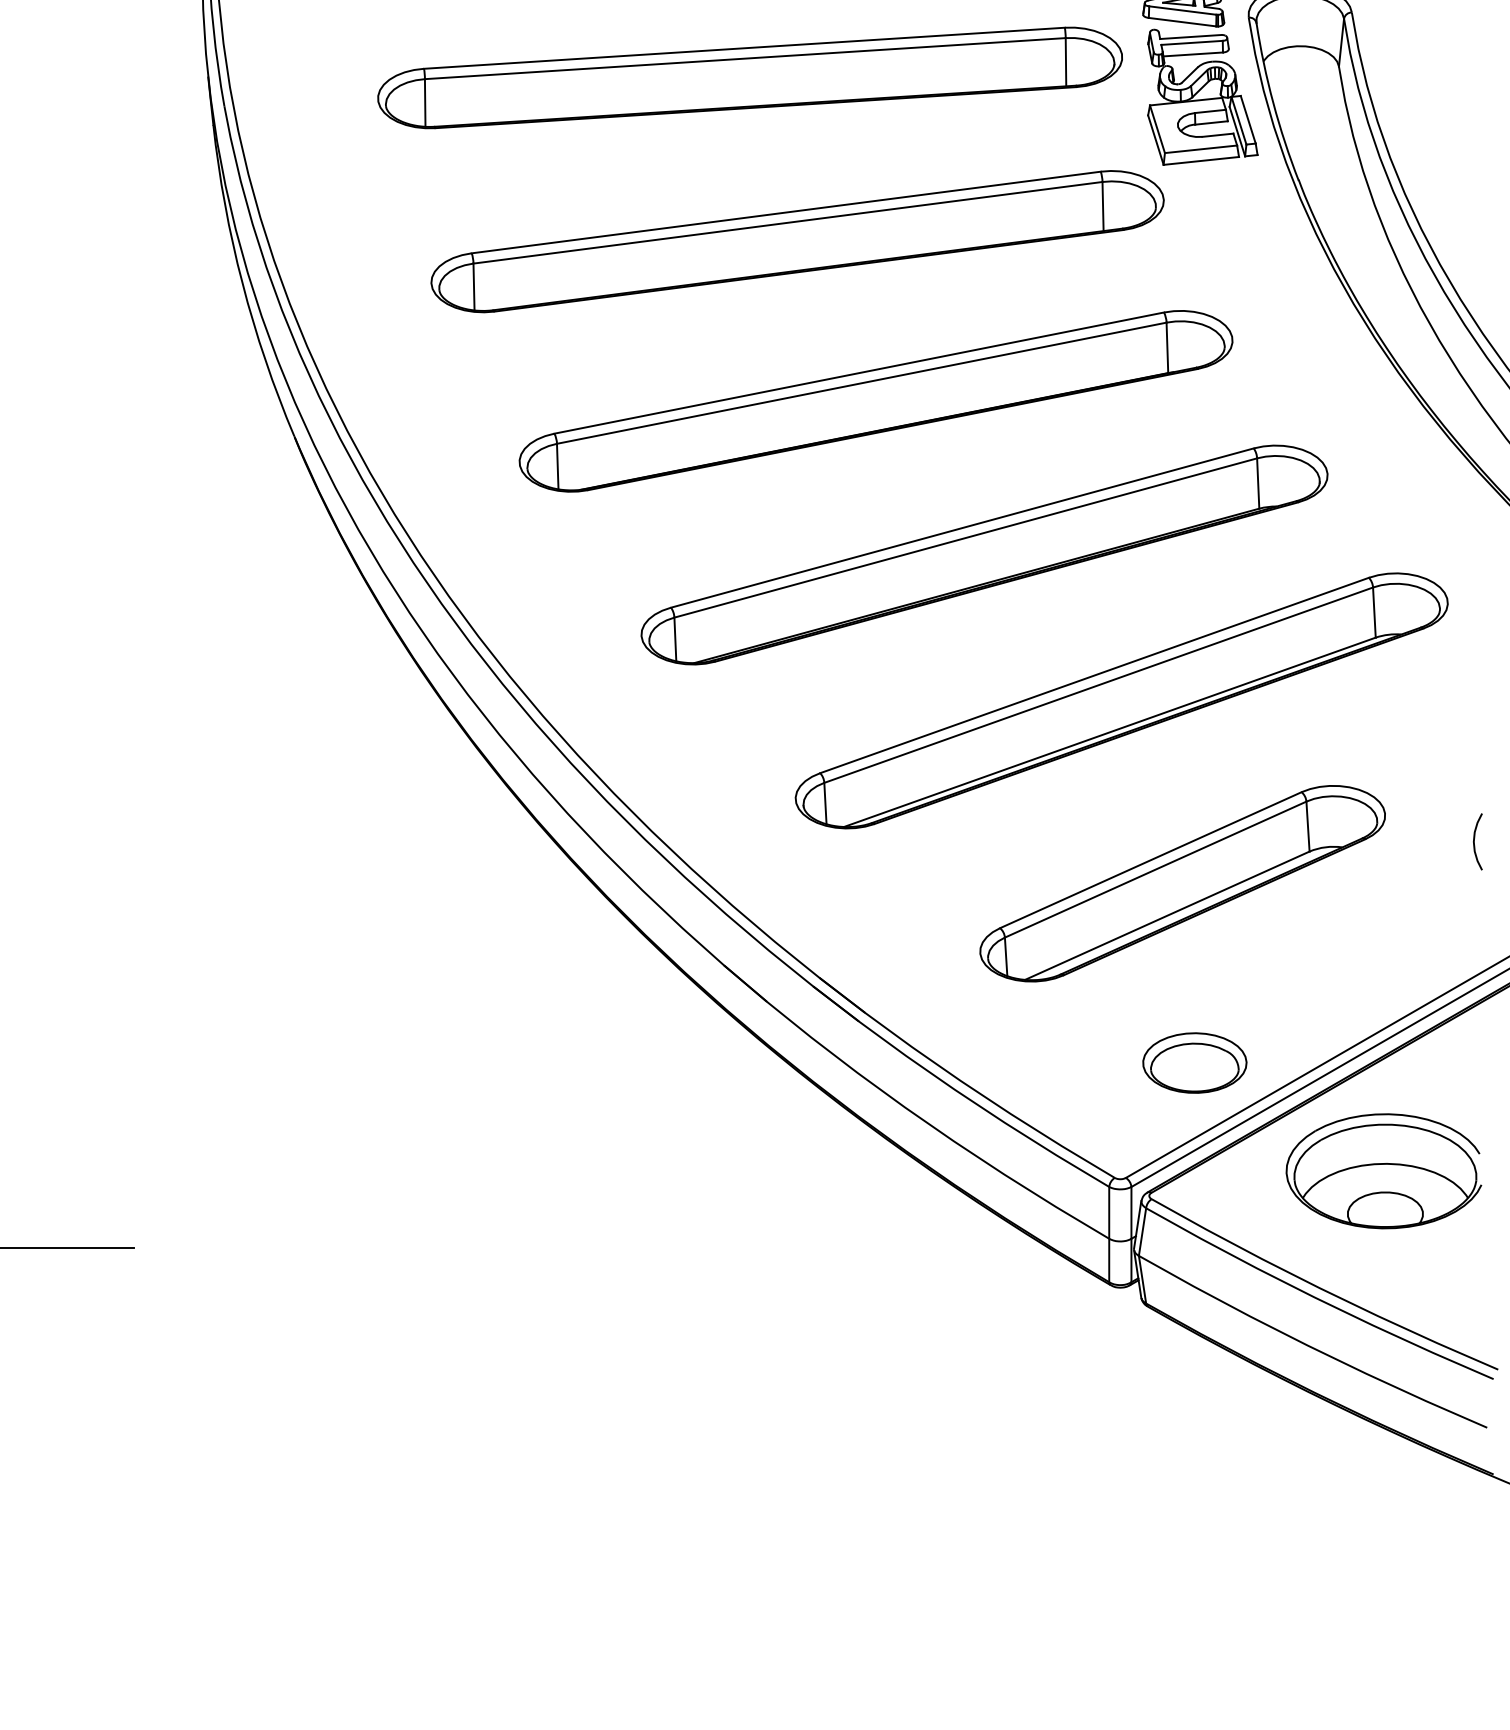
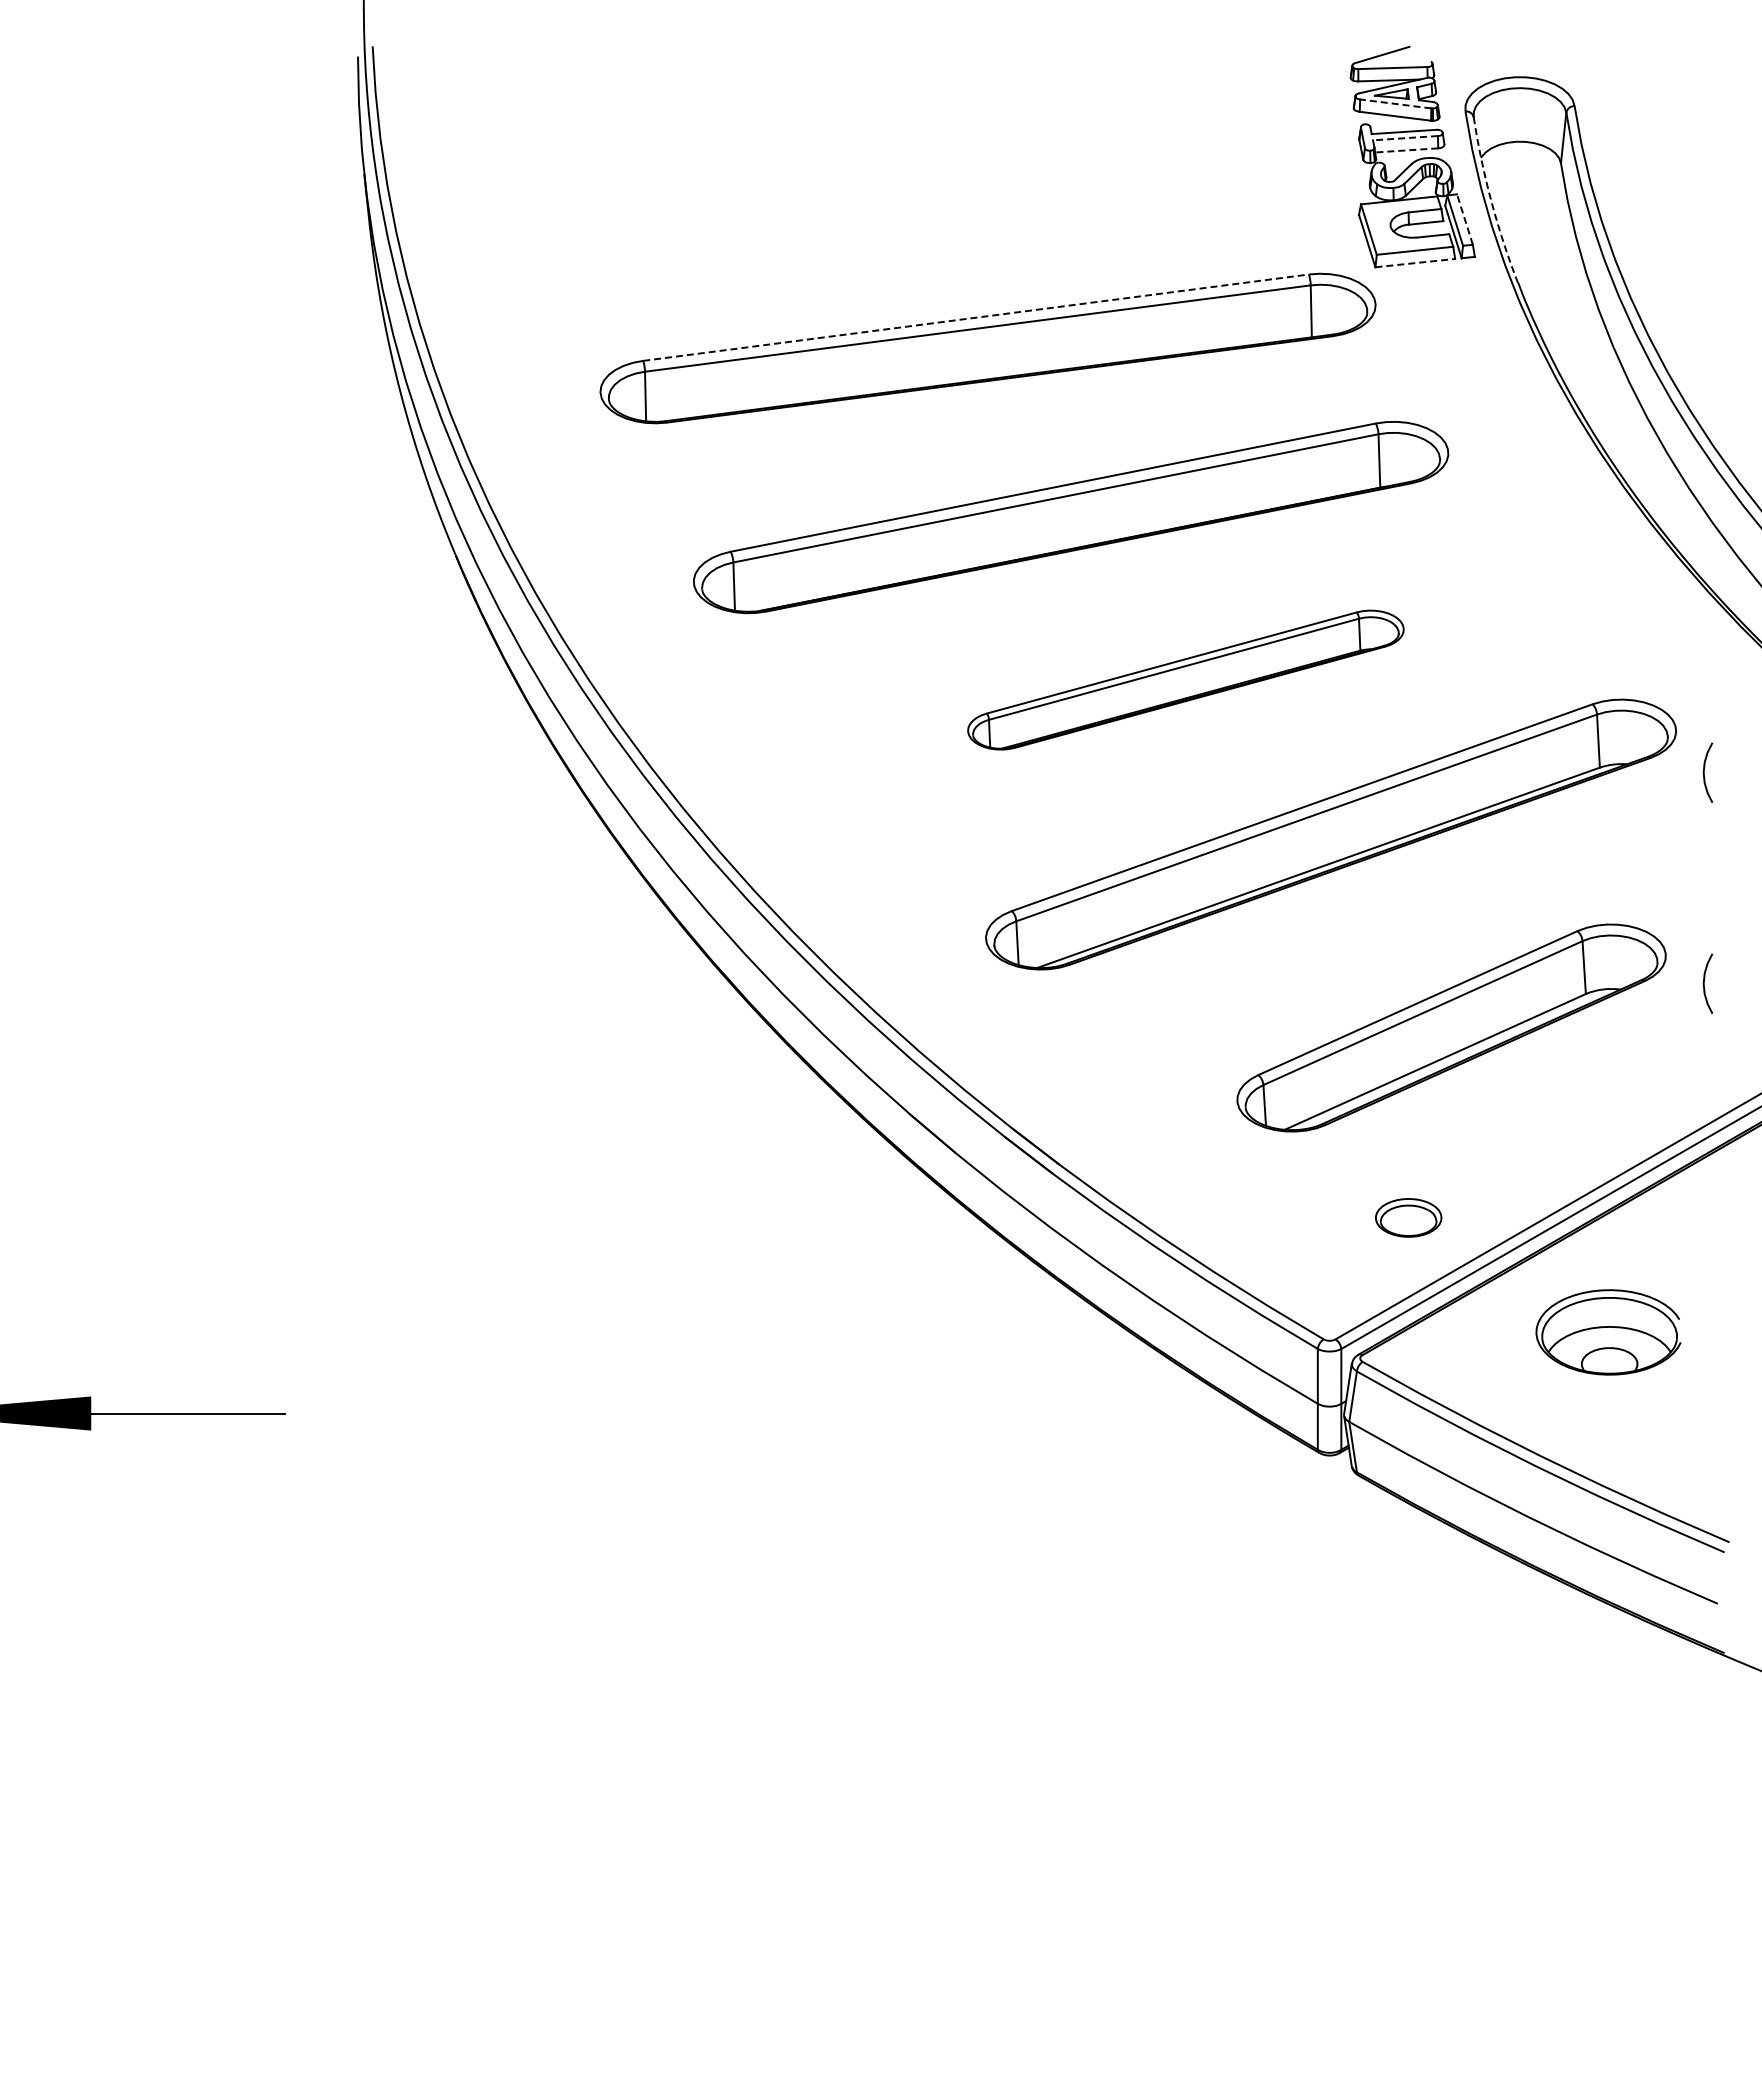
line: (1182, 10) -> (1395, 103), solid -> dashed
line: (1192, 43) -> (1405, 138), solid -> dashed
line: (1193, 54) -> (1406, 150), solid -> dashed
part: (749, 78) -> (937, 175), removed
arc: (1273, 103) -> (1491, 202), solid -> dashed
line: (1247, 119) -> (1464, 219), solid -> dashed
line: (1201, 161) -> (1415, 263), solid -> dashed
line: (786, 212) -> (976, 317), solid -> dashed
part: (984, 554) -> (1185, 679), size x0.6
curve: (1474, 642) -> (1704, 772), added
part: (1182, 883) -> (1451, 1027), moved
part: (1194, 1062) -> (1408, 1217), size x0.6
part: (1383, 1171) -> (1608, 1332), size x0.7

